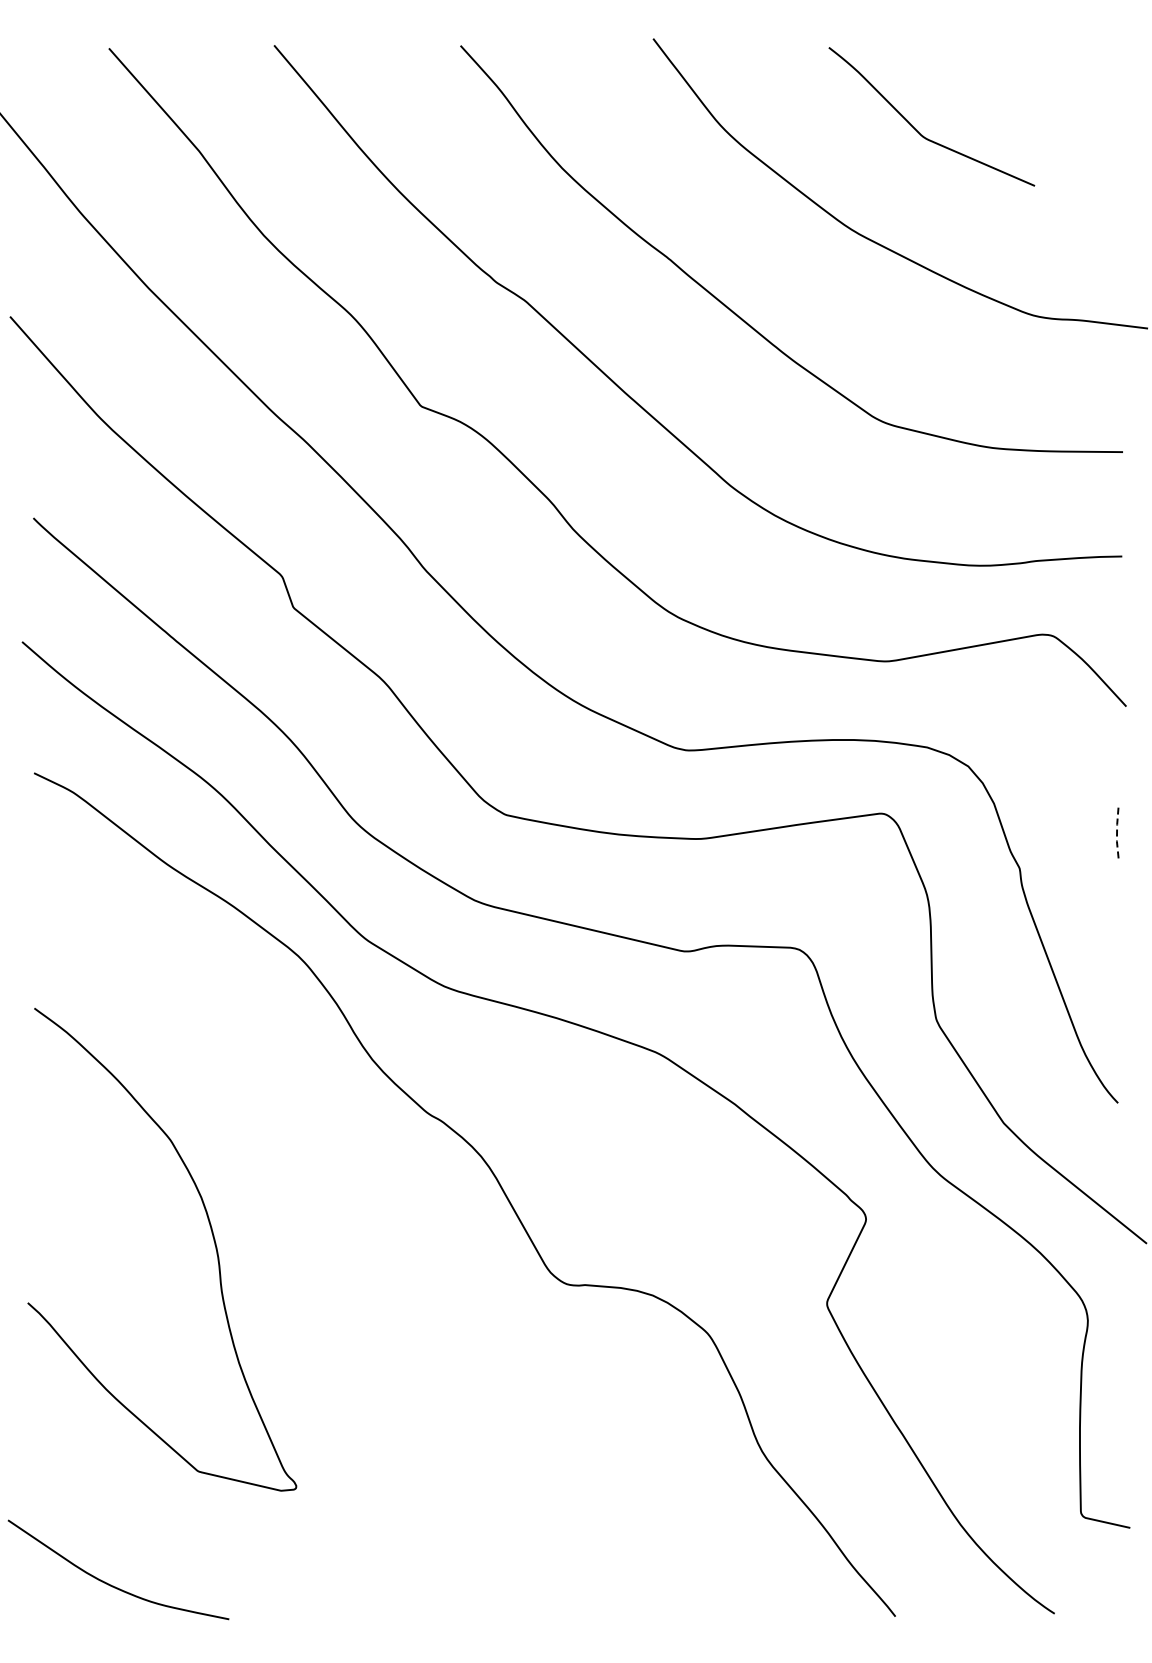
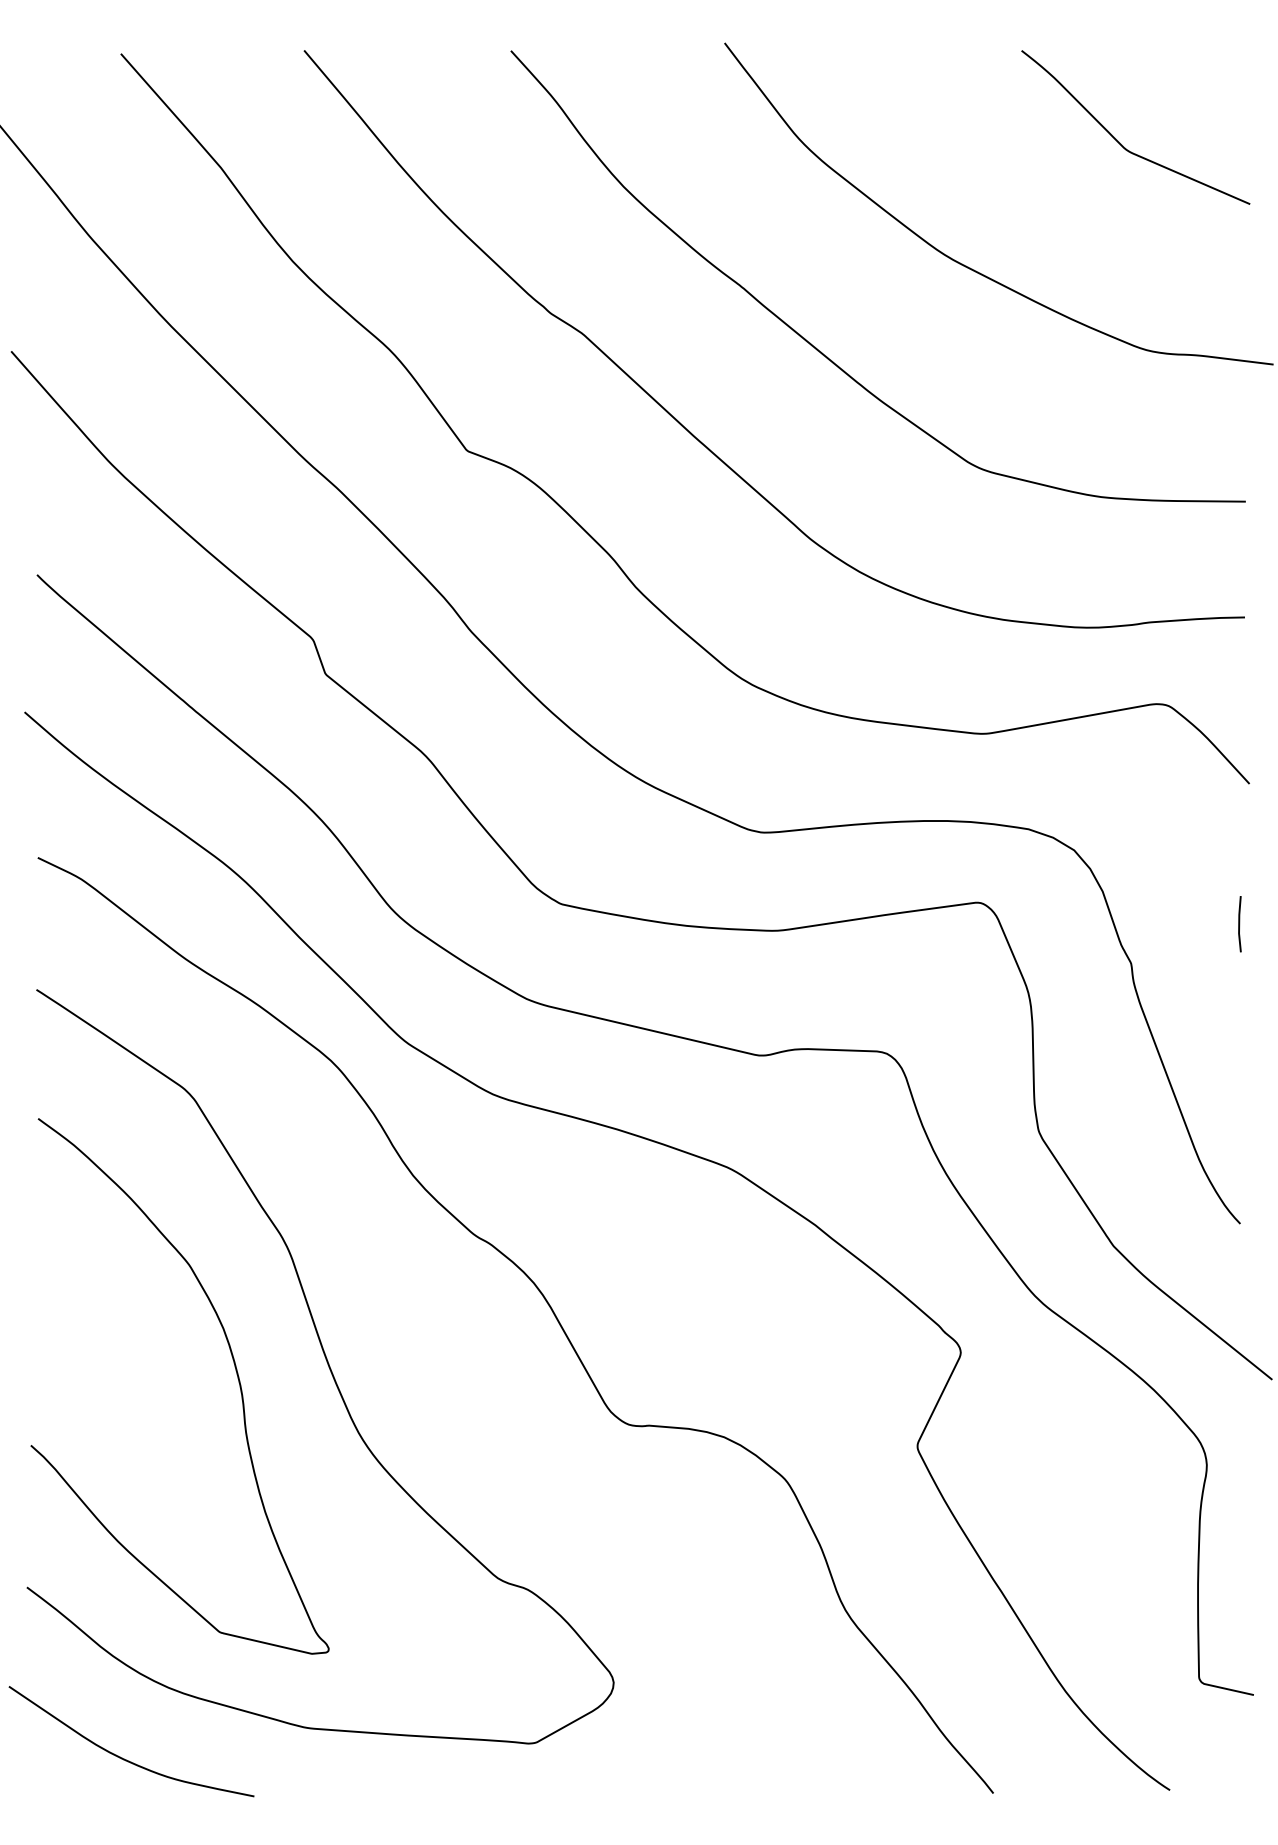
curve: (917, 130) -> (1119, 142), moved
line: (1117, 832) -> (1239, 923), dashed -> solid
curve: (294, 1228) -> (326, 1362), added

